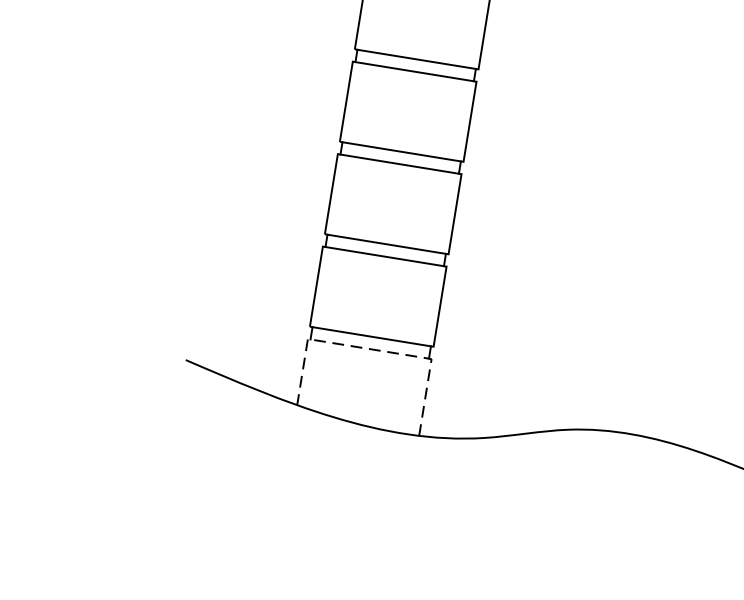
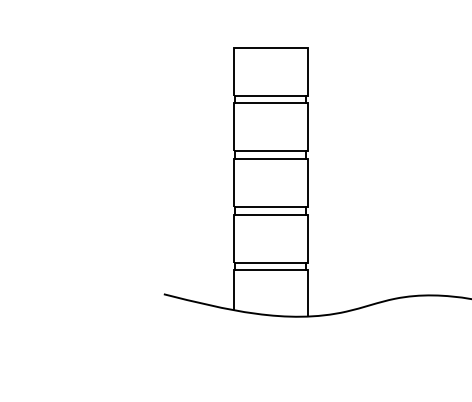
line: (375, 350) -> (274, 270), dashed -> solid

